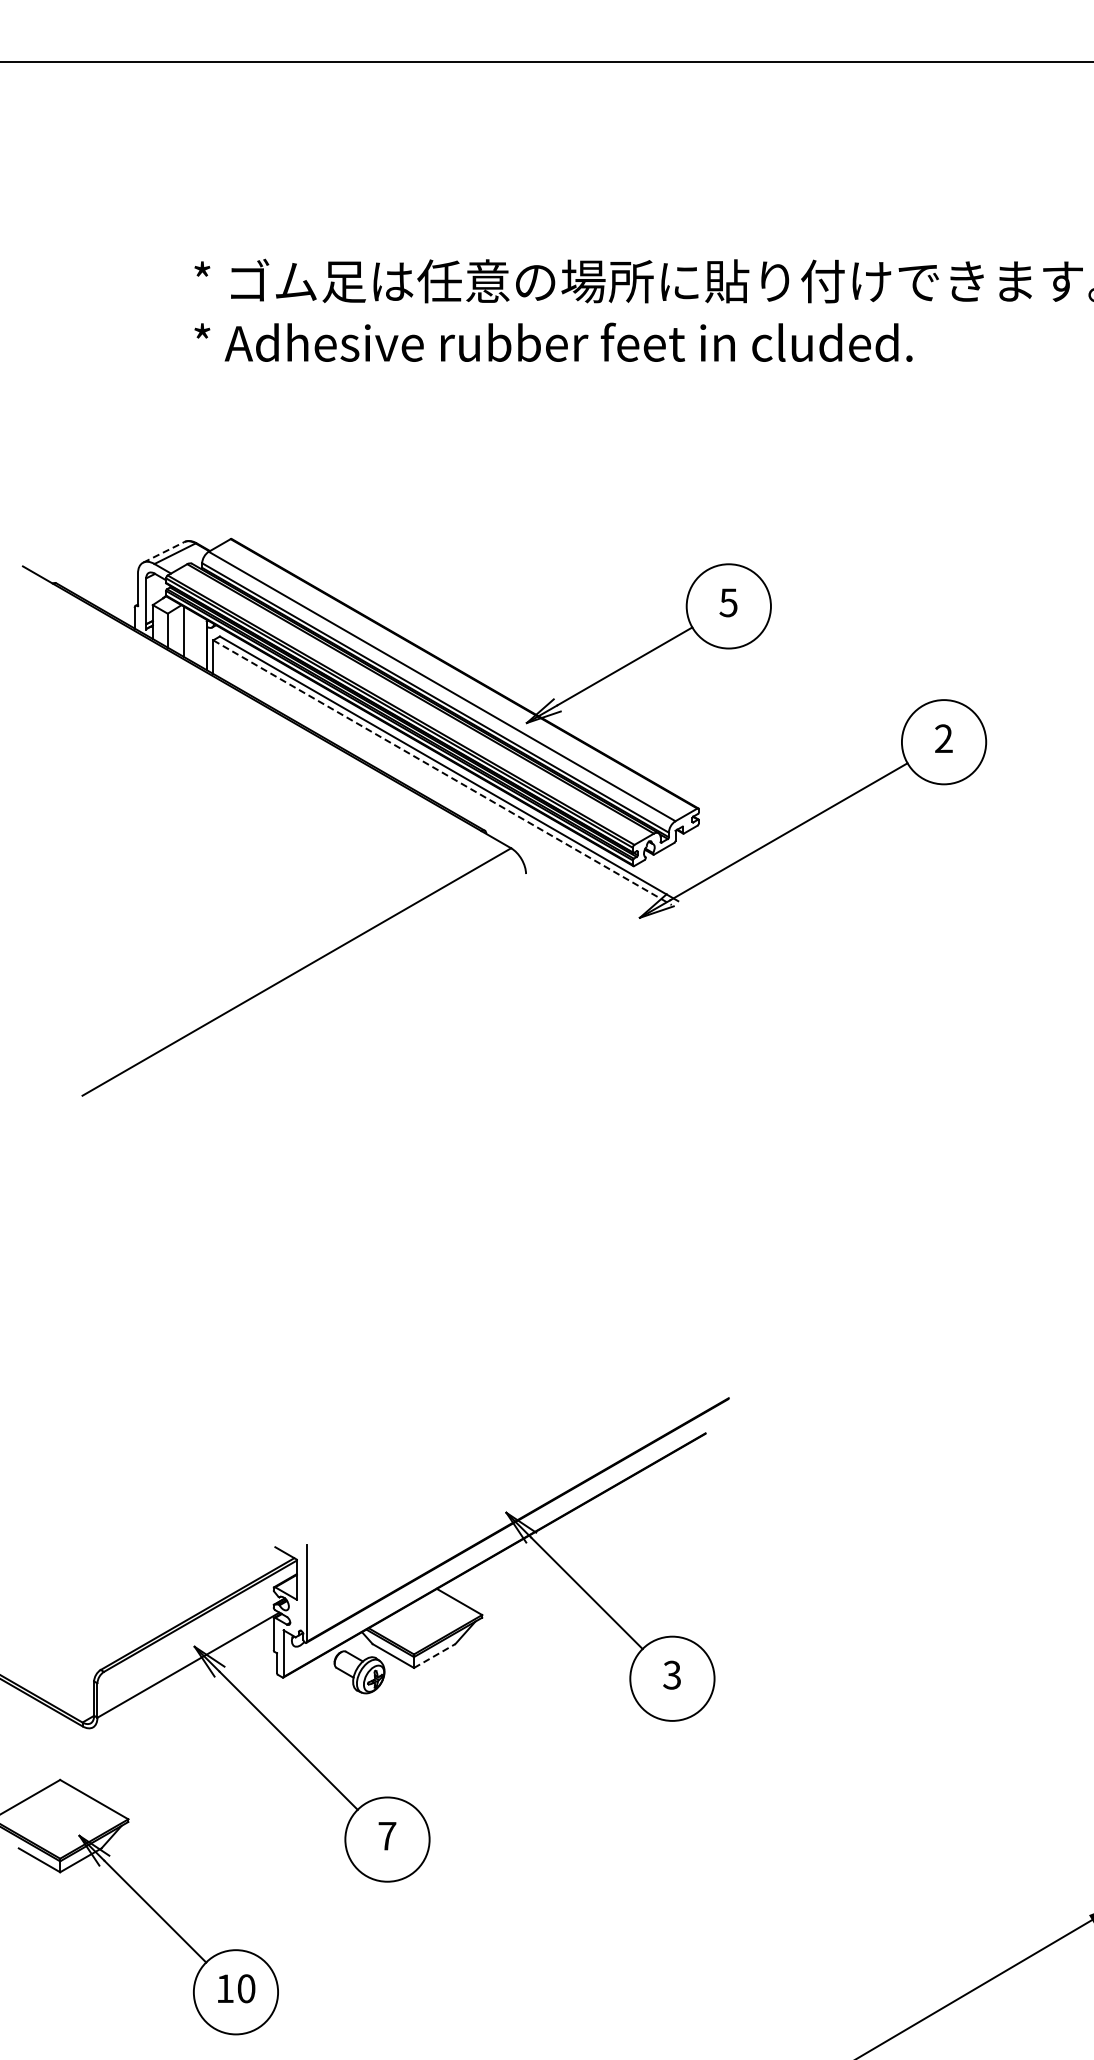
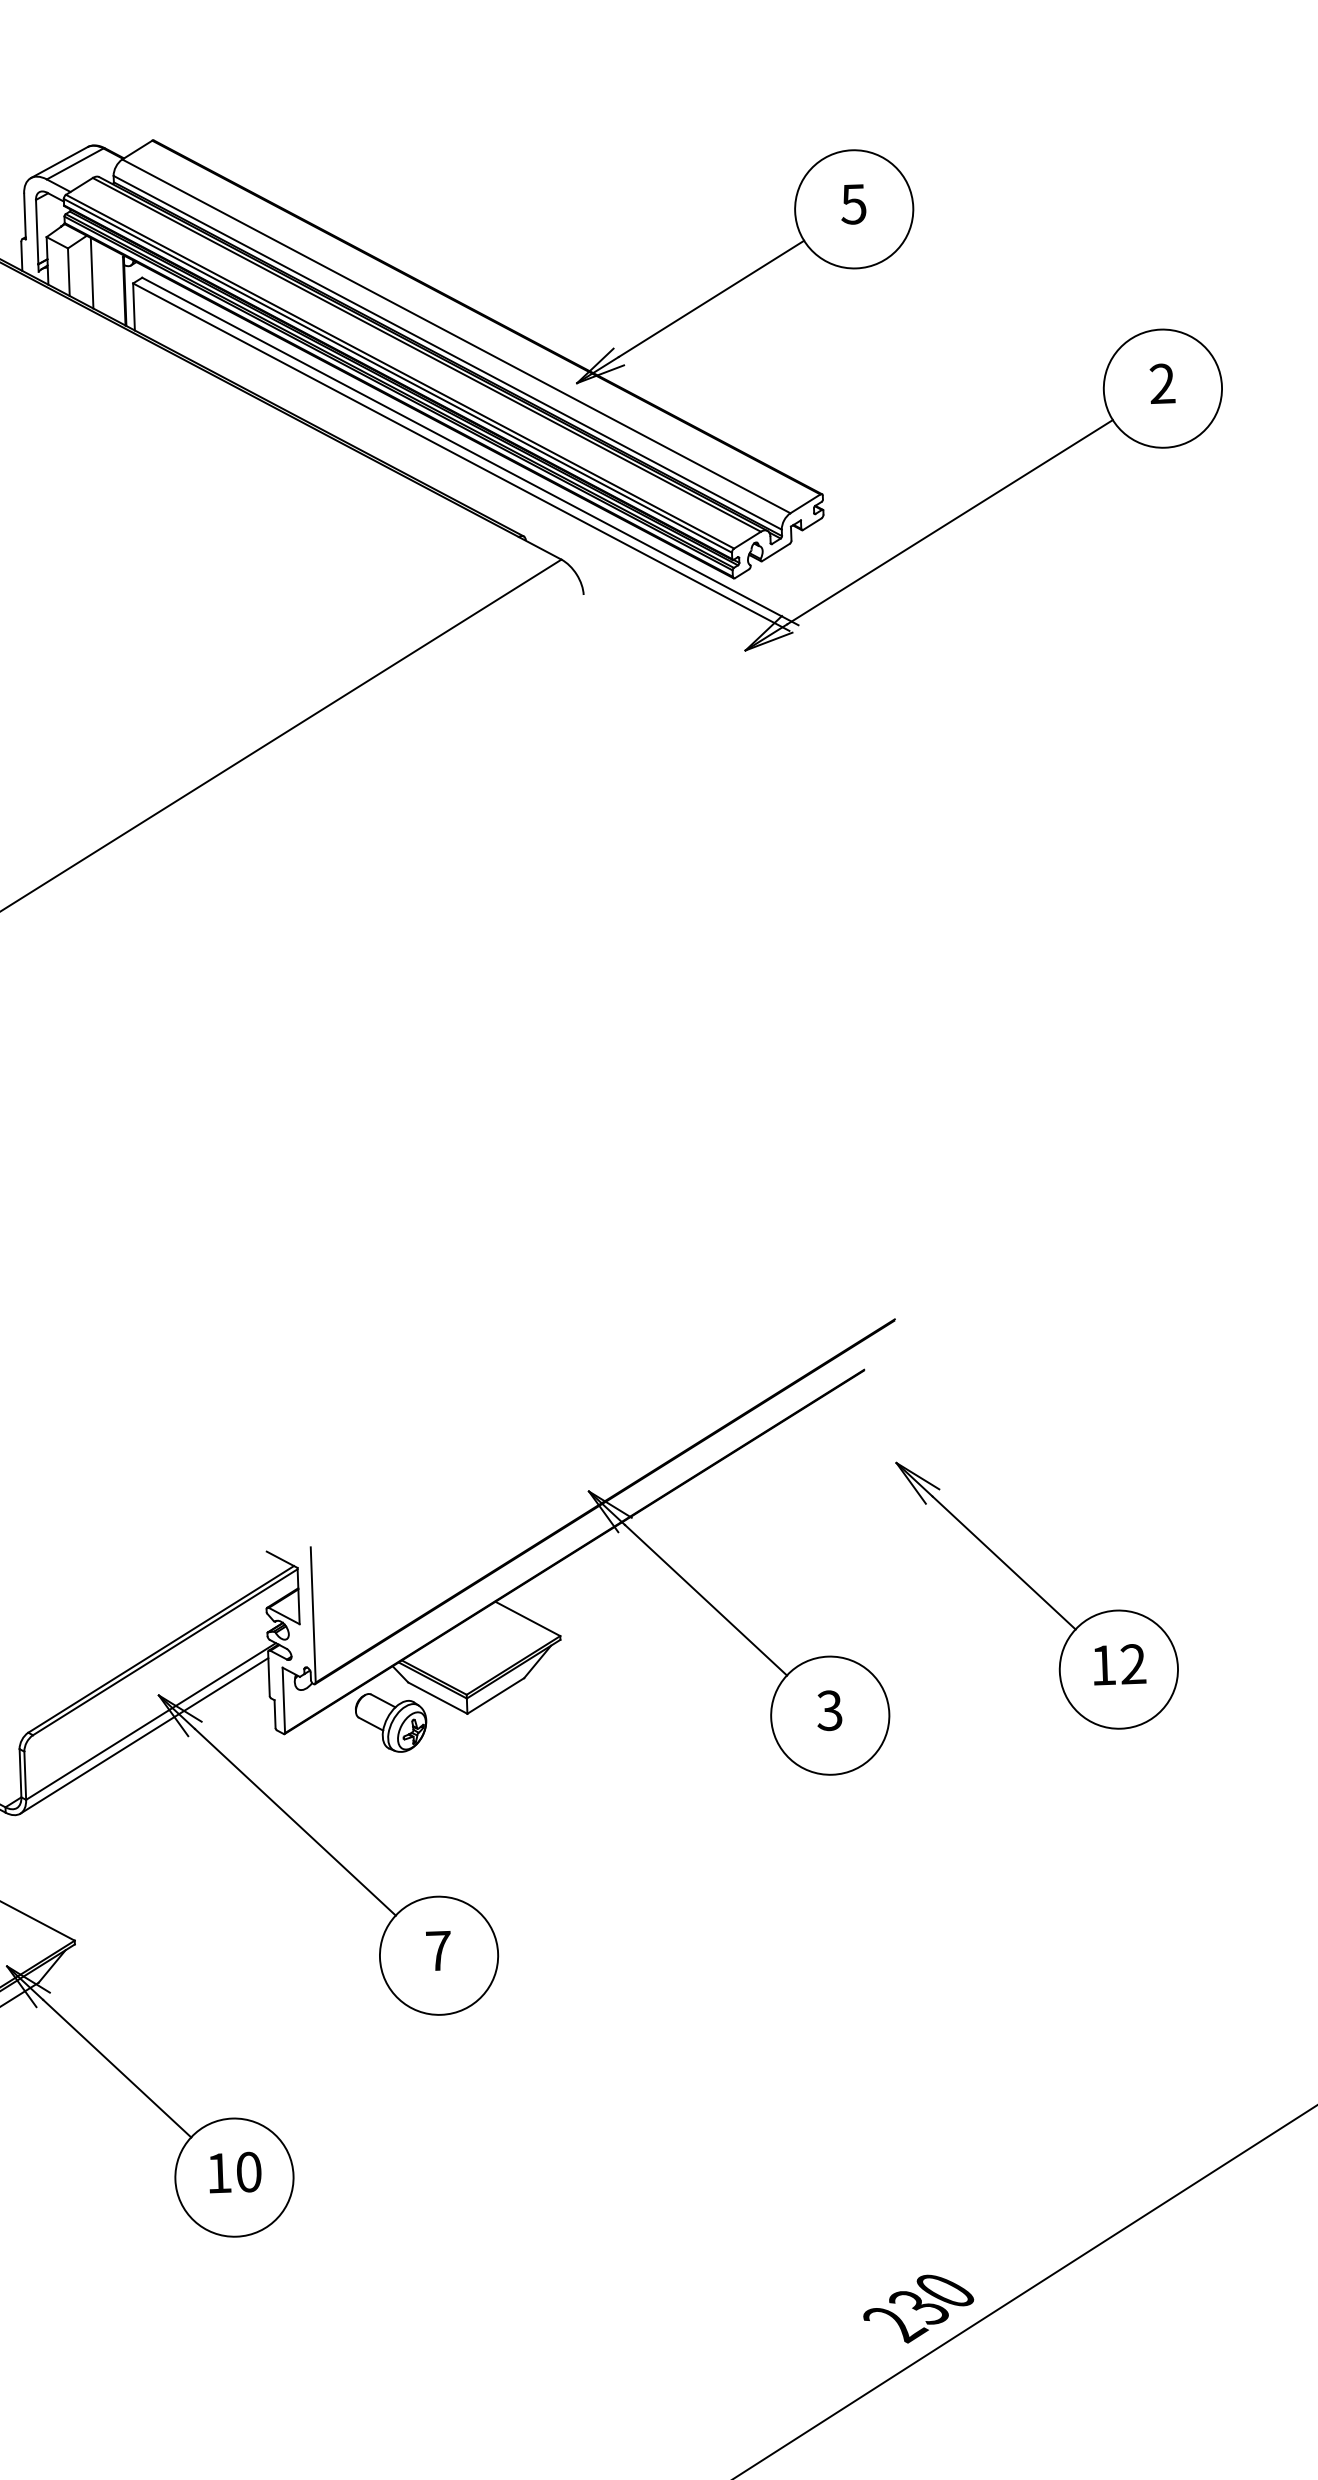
line: (164, 552) -> (60, 162), dashed -> solid
line: (442, 772) -> (461, 456), dashed -> solid
part: (823, 1597) -> (1037, 1593), added
line: (434, 1656) -> (495, 1696), dashed -> solid
line: (183, 1675) -> (144, 1736), added

